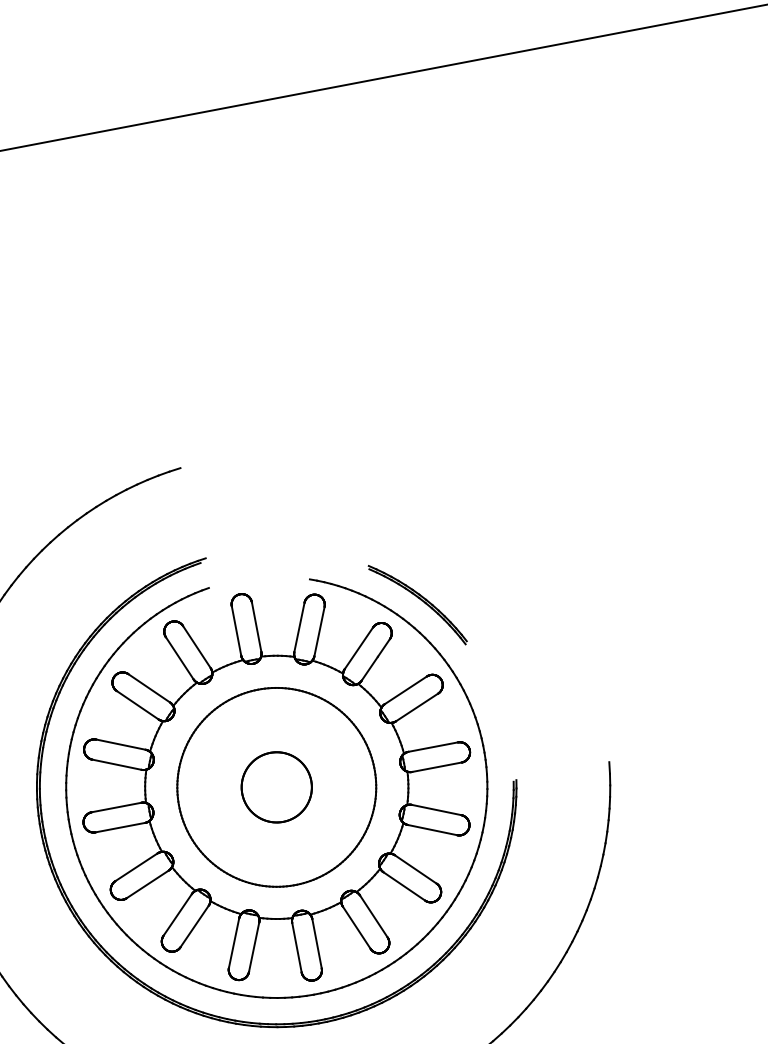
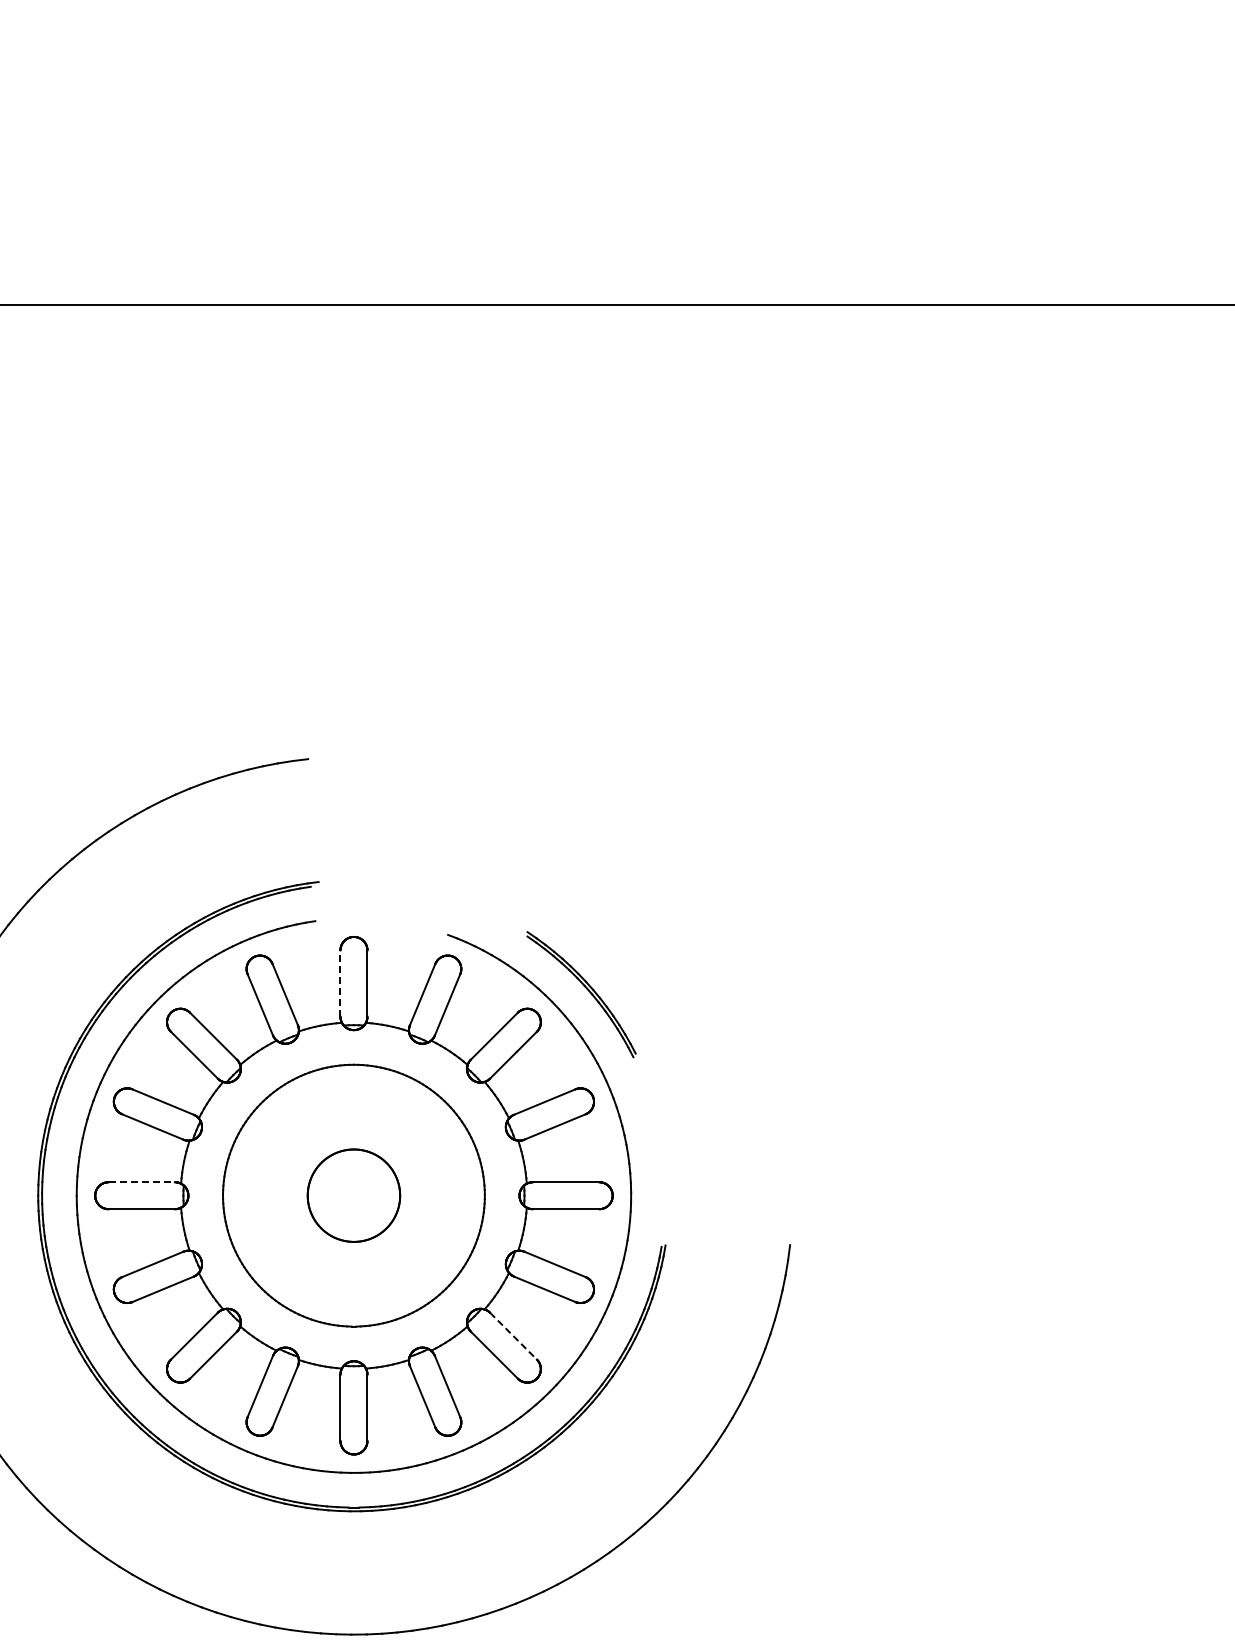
line: (236, 630) -> (340, 983), solid -> dashed
line: (117, 807) -> (142, 1182), solid -> dashed
line: (415, 869) -> (513, 1336), solid -> dashed

